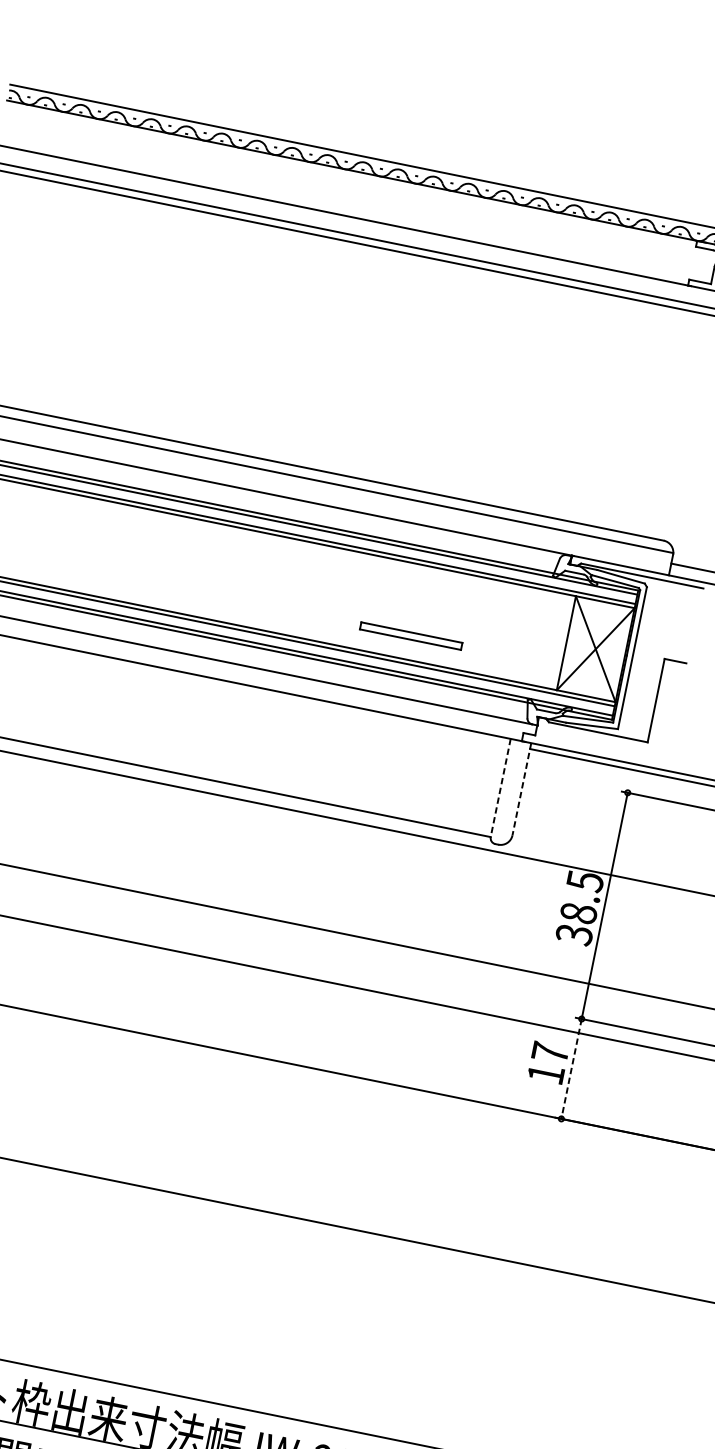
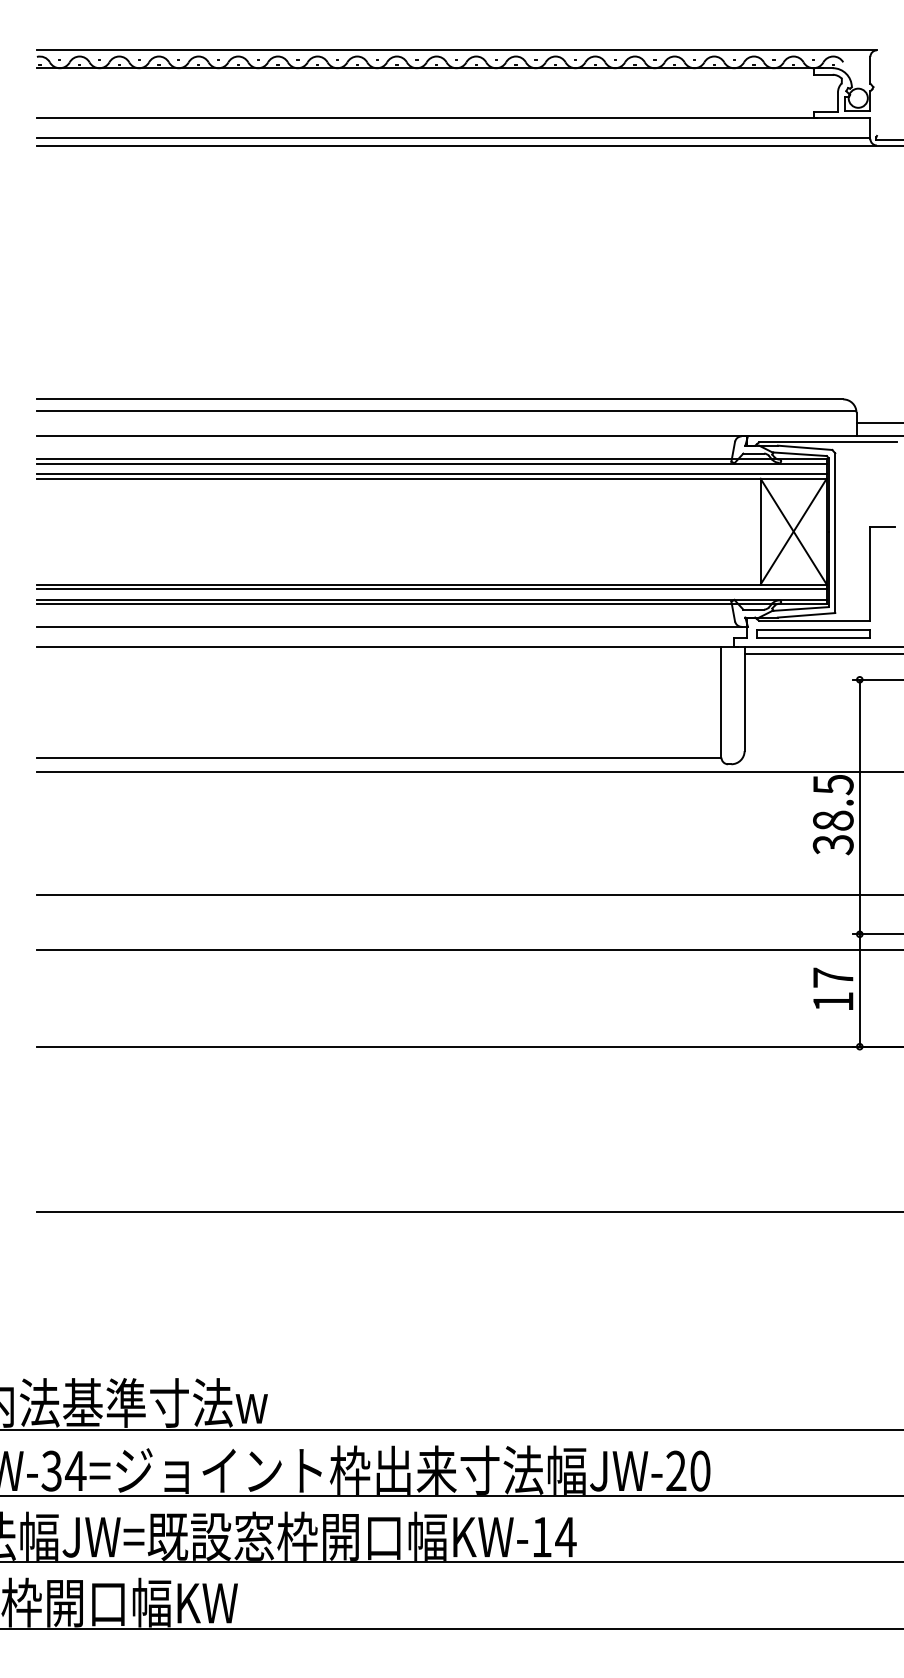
part: (411, 635) -> (813, 633), moved
line: (500, 788) -> (721, 702), dashed -> solid
line: (521, 789) -> (744, 699), dashed -> solid
line: (571, 1069) -> (859, 991), dashed -> solid

